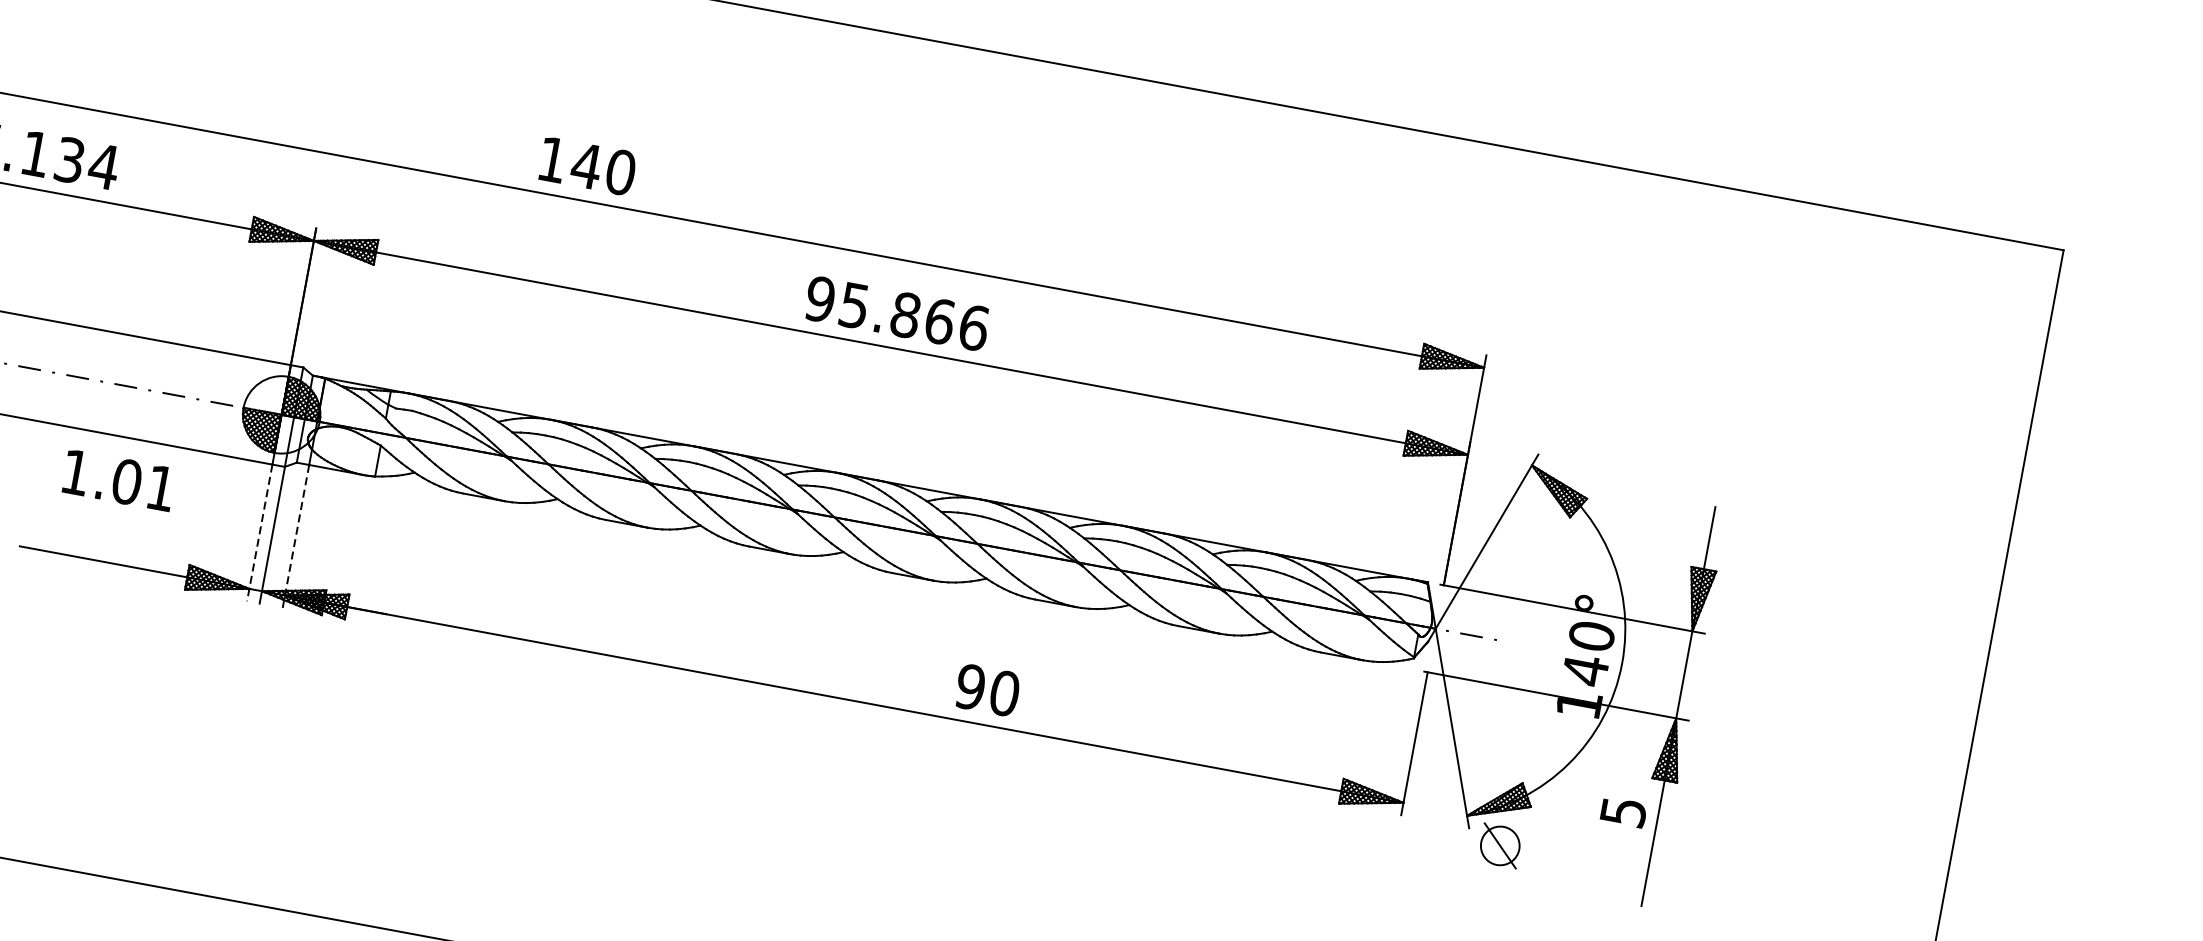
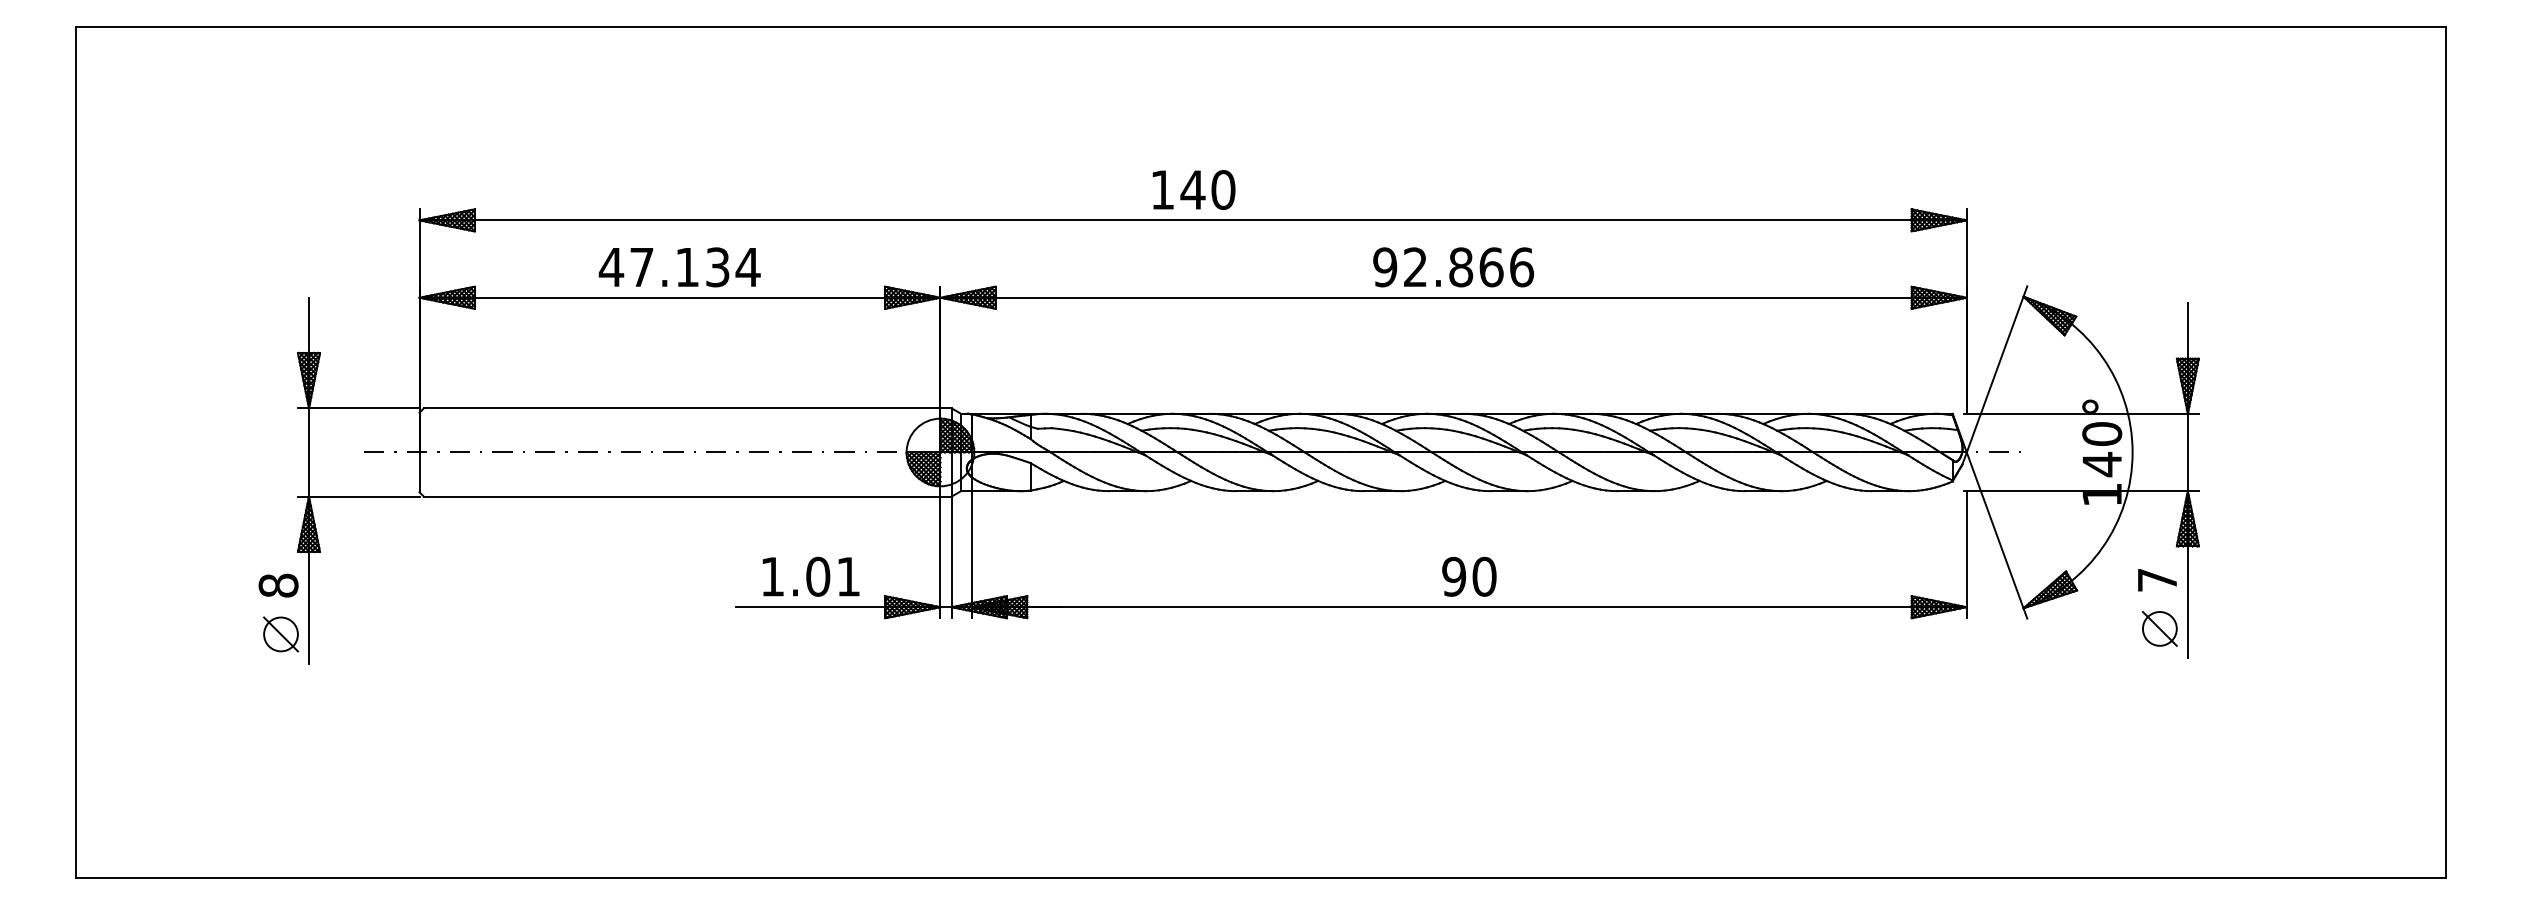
text: (587, 165) -> (1193, 189), moved
text: (854, 305) -> (1415, 267), 95.866 -> 92.866
text: (118, 480) -> (810, 576), moved
line: (259, 532) -> (940, 557), dashed -> solid
line: (296, 536) -> (972, 554), dashed -> solid
text: (987, 690) -> (1469, 576), moved
text: (1623, 812) -> (2157, 580), 5 -> 7
part: (1499, 845) -> (2159, 628), moved

